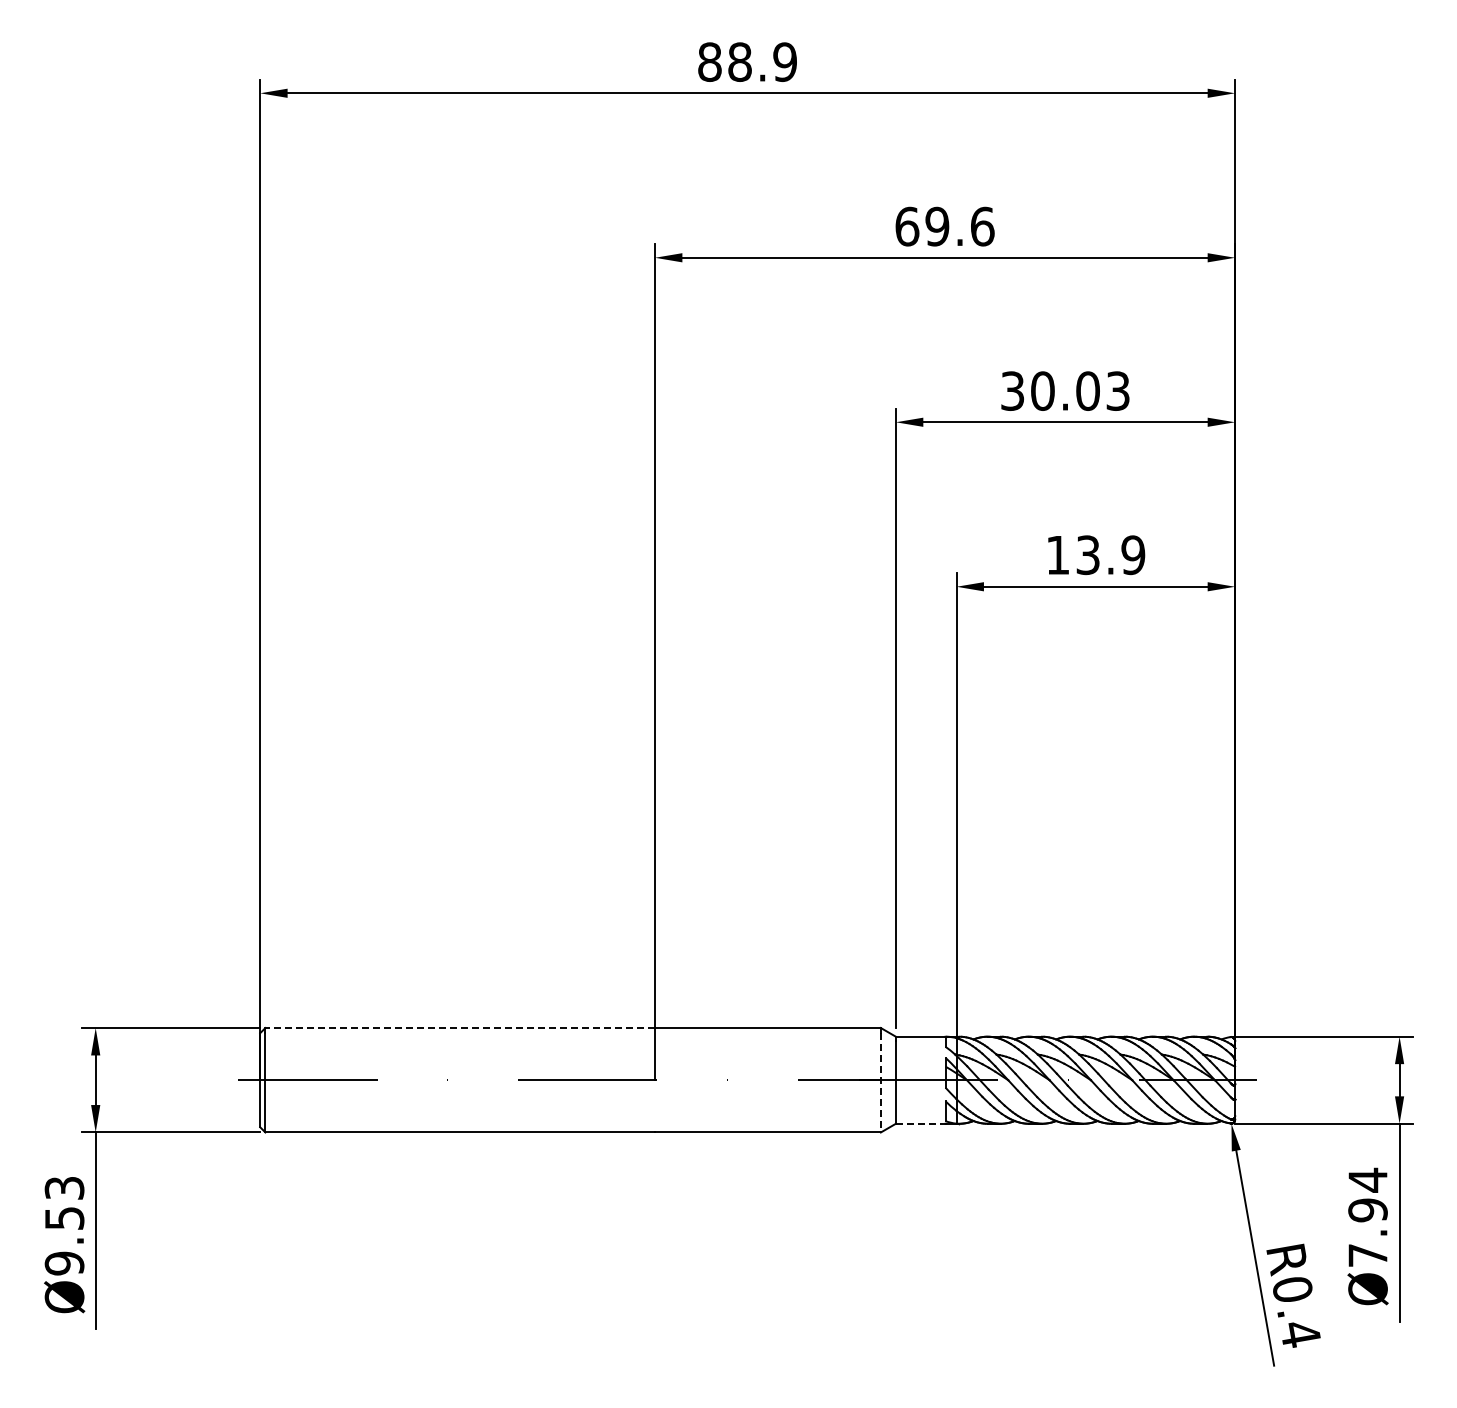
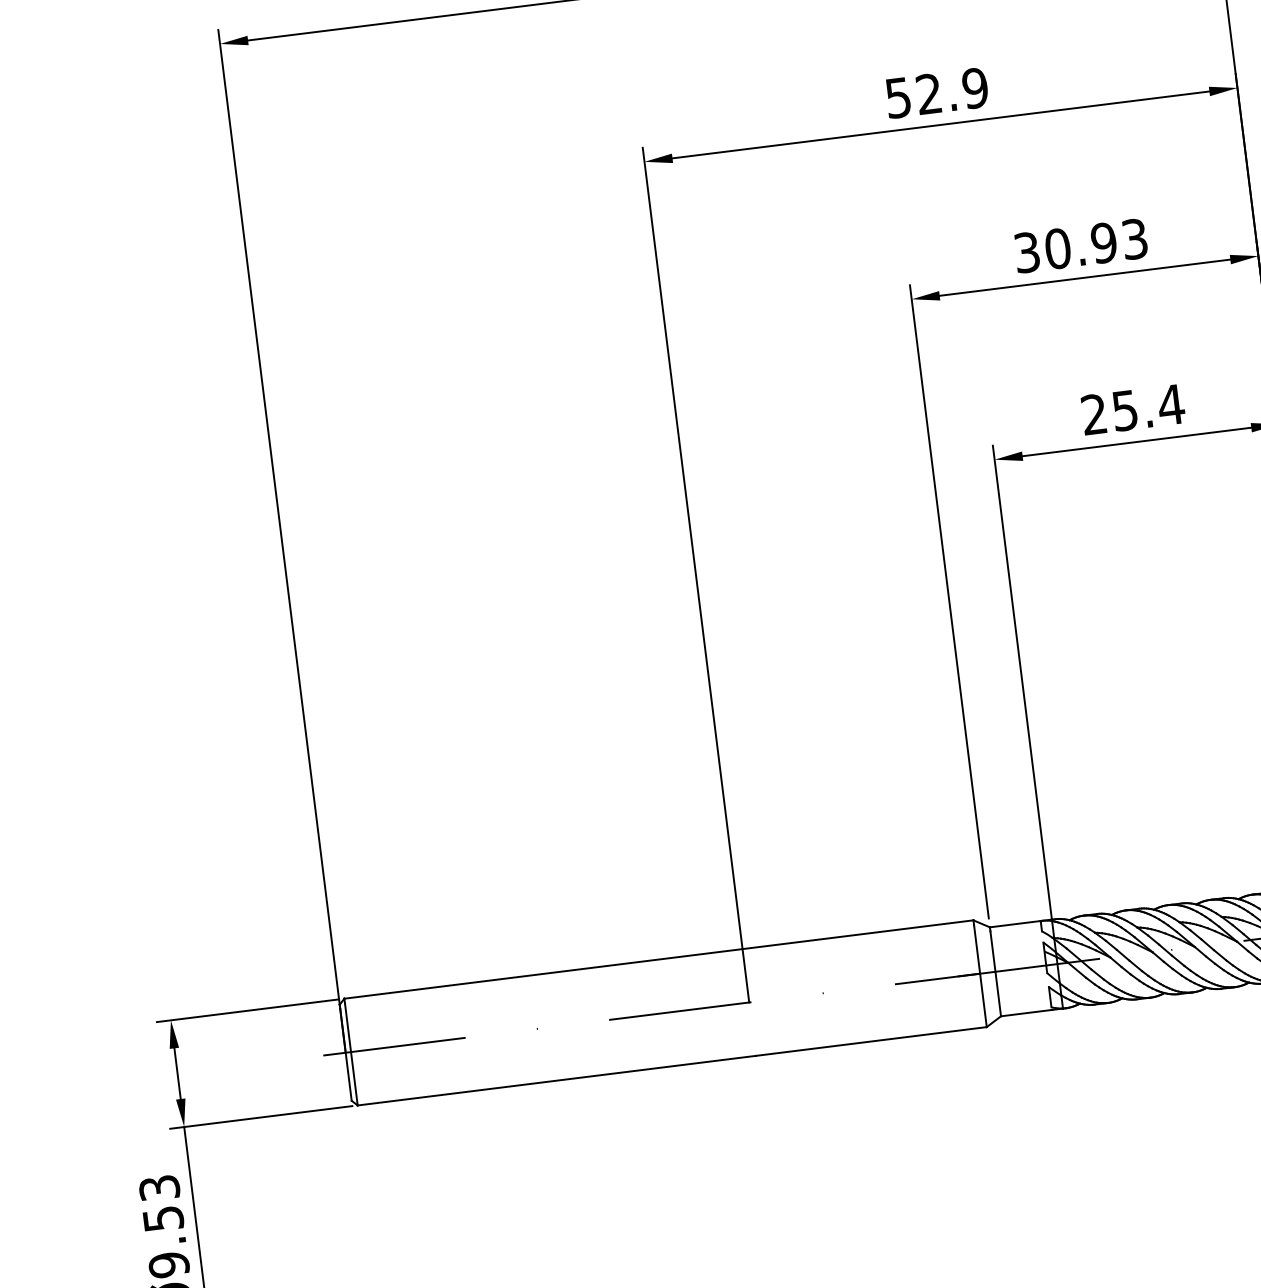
text: (944, 226) -> (936, 93), 69.6 -> 52.9
text: (1087, 390) -> (1103, 242), 30.03 -> 30.93
text: (1095, 555) -> (1132, 410), 13.9 -> 25.4
line: (460, 1028) -> (543, 974), dashed -> solid
line: (880, 1082) -> (980, 976), dashed -> solid
line: (920, 1123) -> (1026, 1012), dashed -> solid

